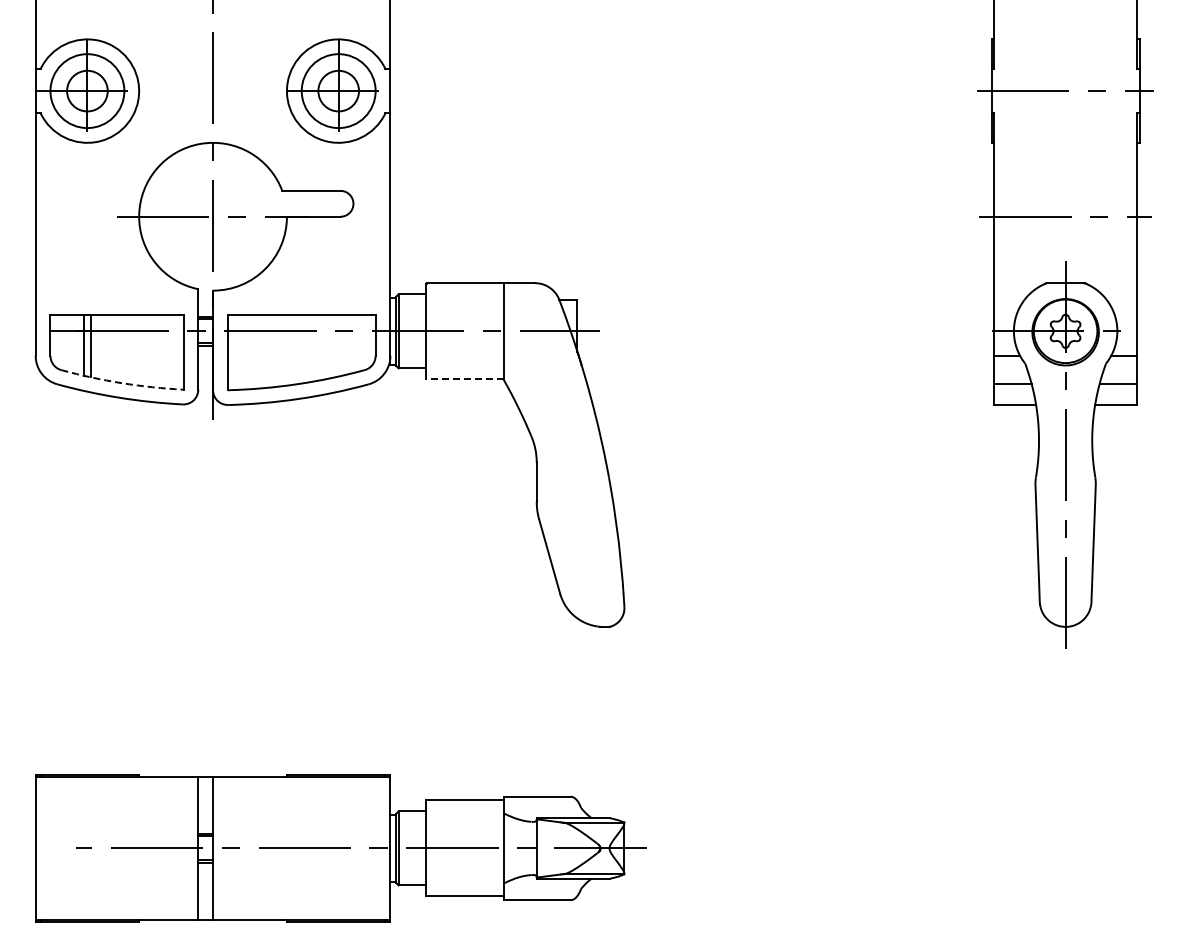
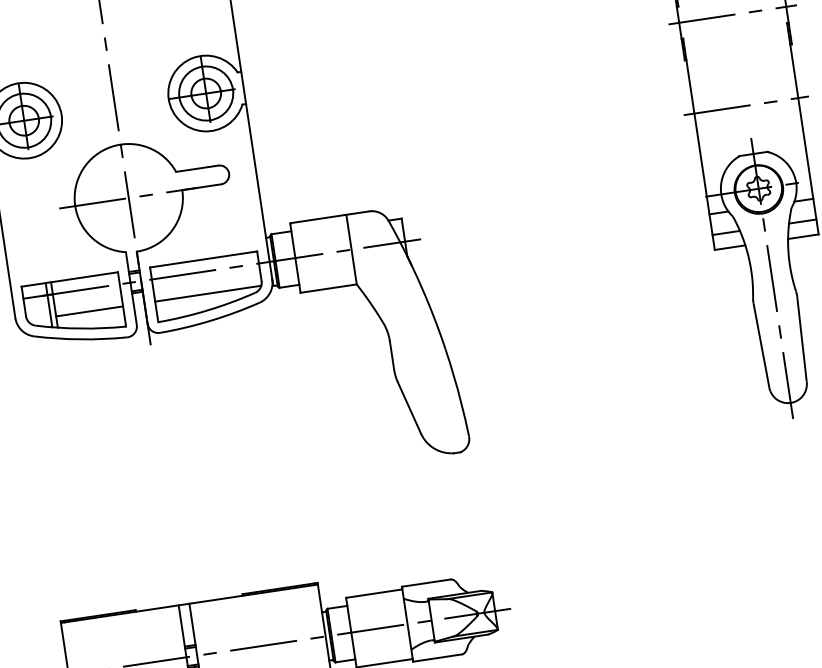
line: (137, 361) -> (89, 311), added
line: (300, 361) -> (207, 293), added
line: (464, 379) -> (328, 288), dashed -> solid
arc: (121, 383) -> (80, 328), dashed -> solid

